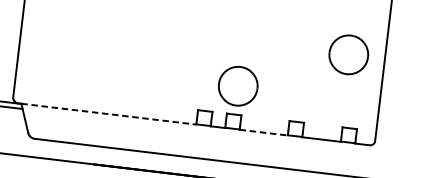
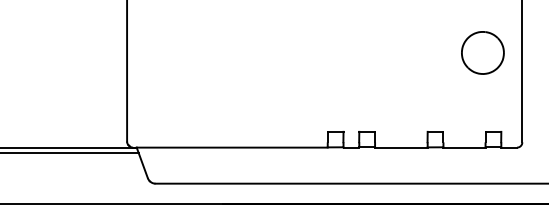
part: (237, 85) -> (367, 100), removed
line: (109, 114) -> (232, 147), dashed -> solid
line: (263, 132) -> (401, 147), dashed -> solid

